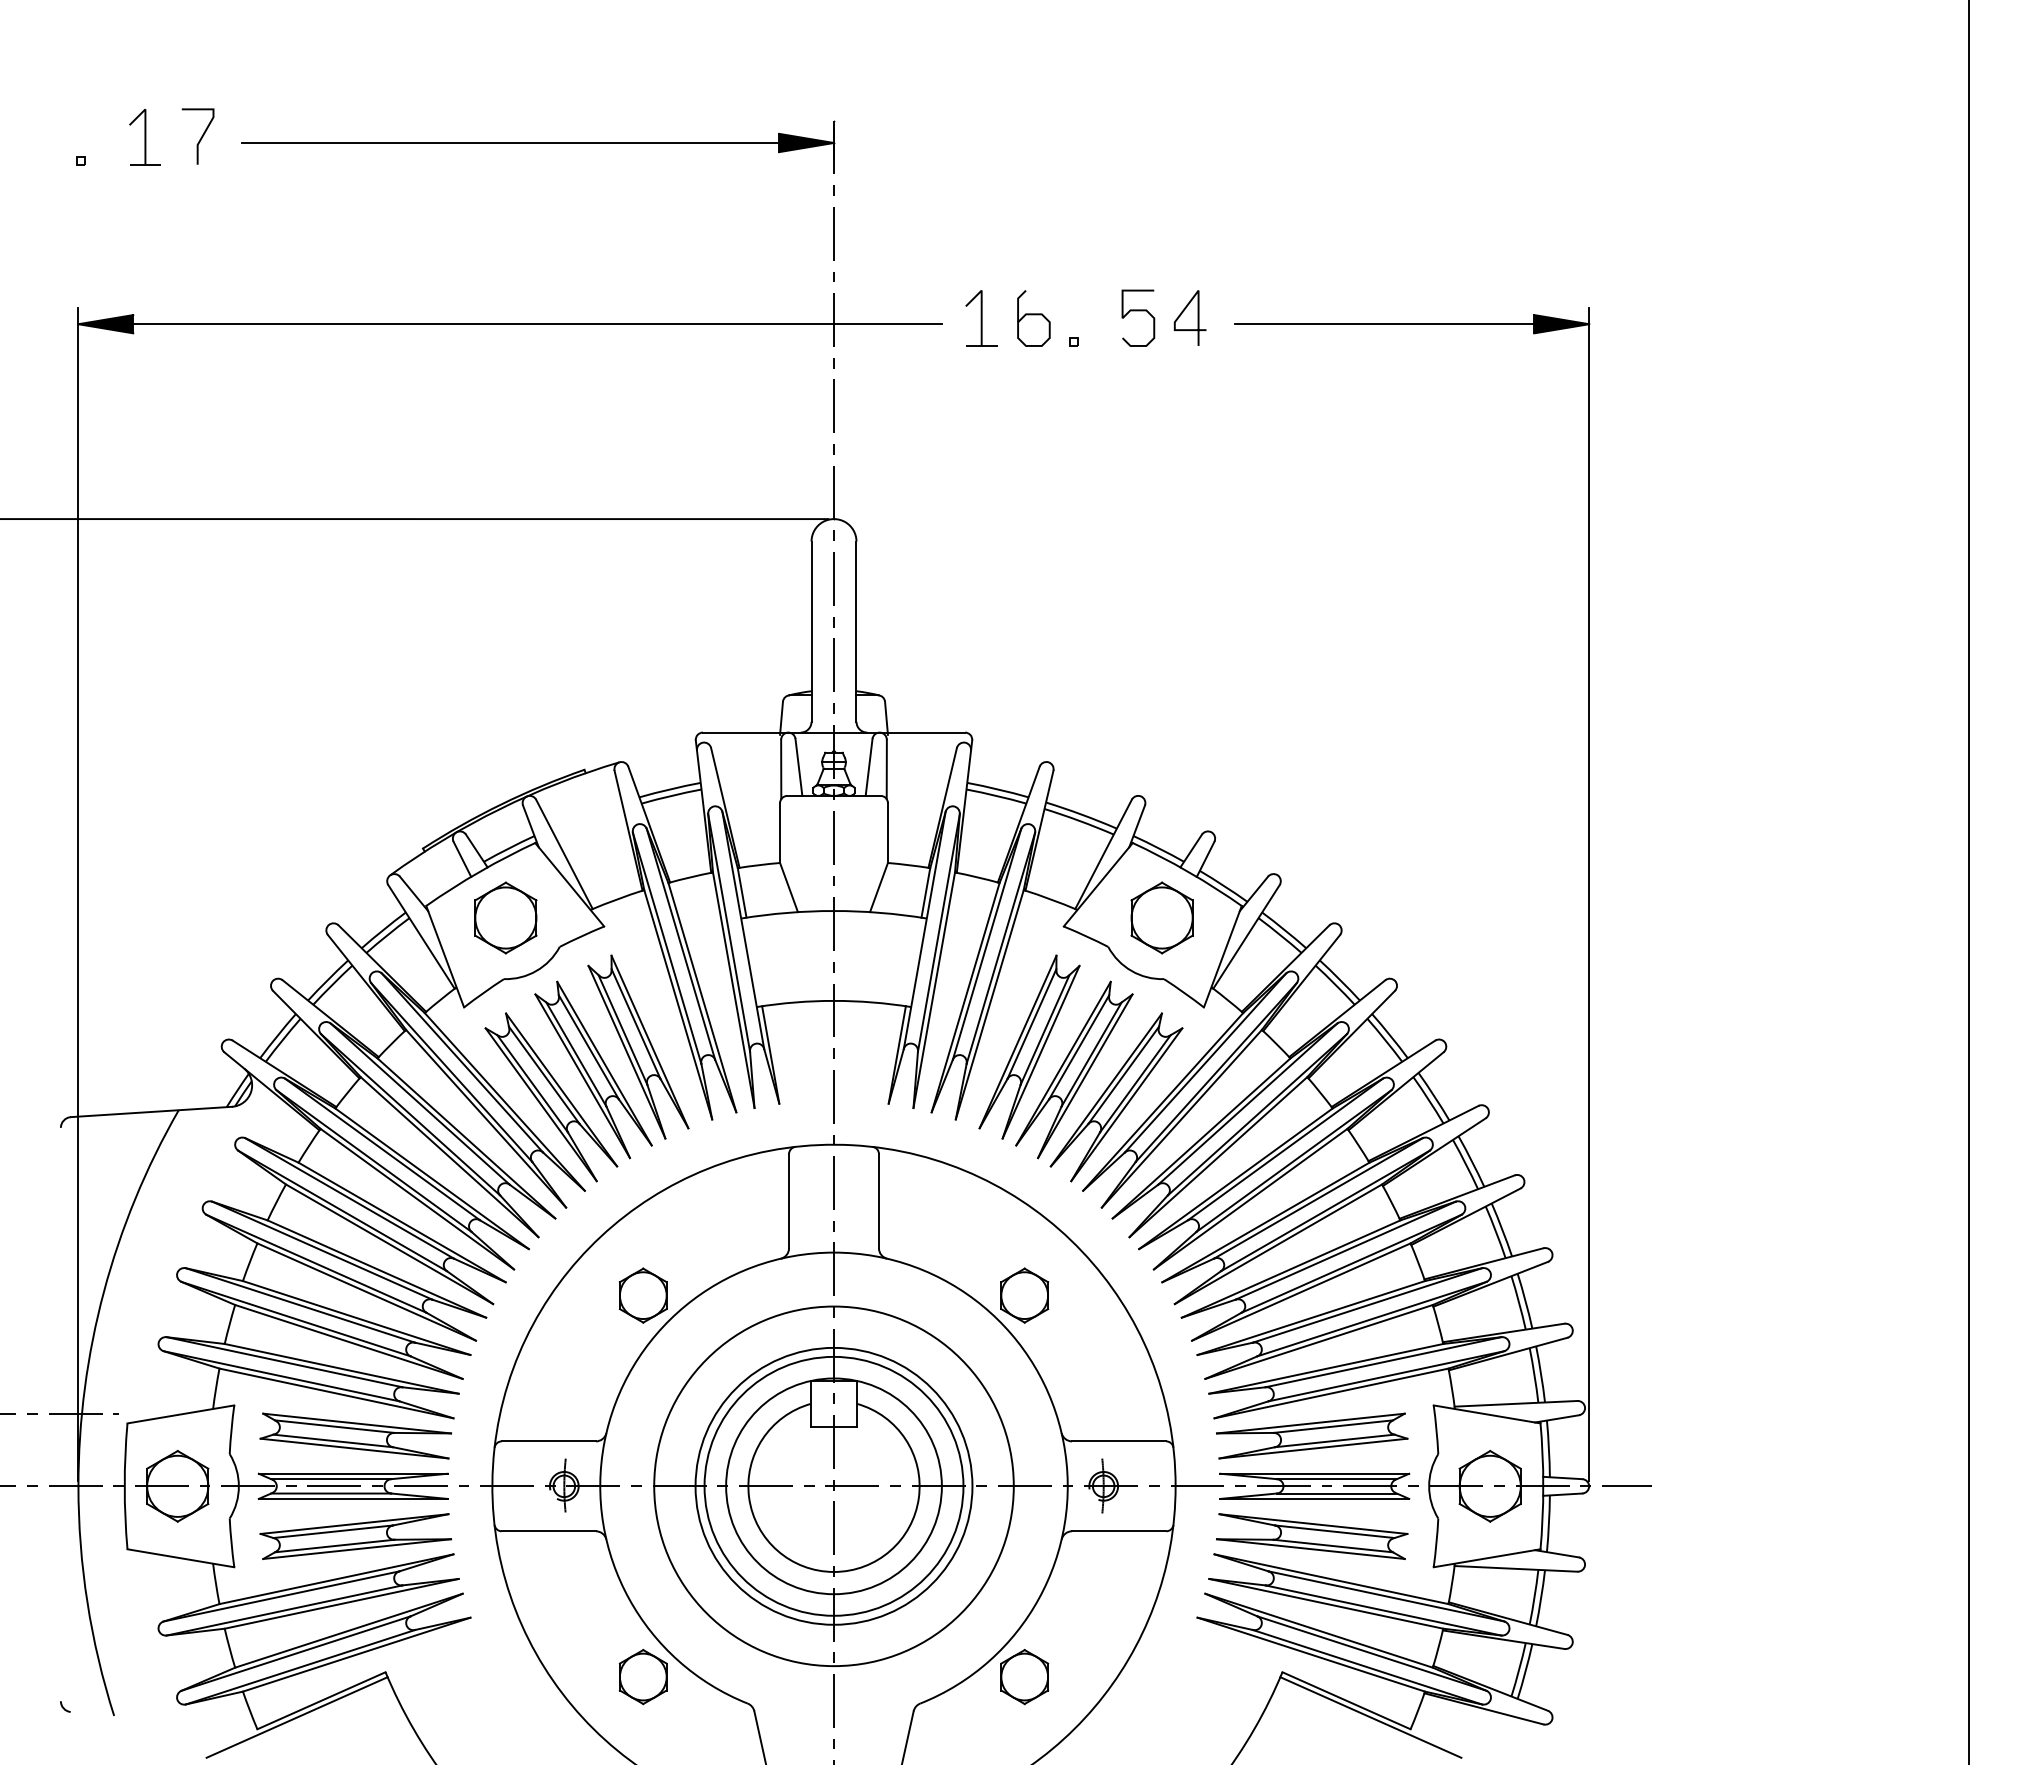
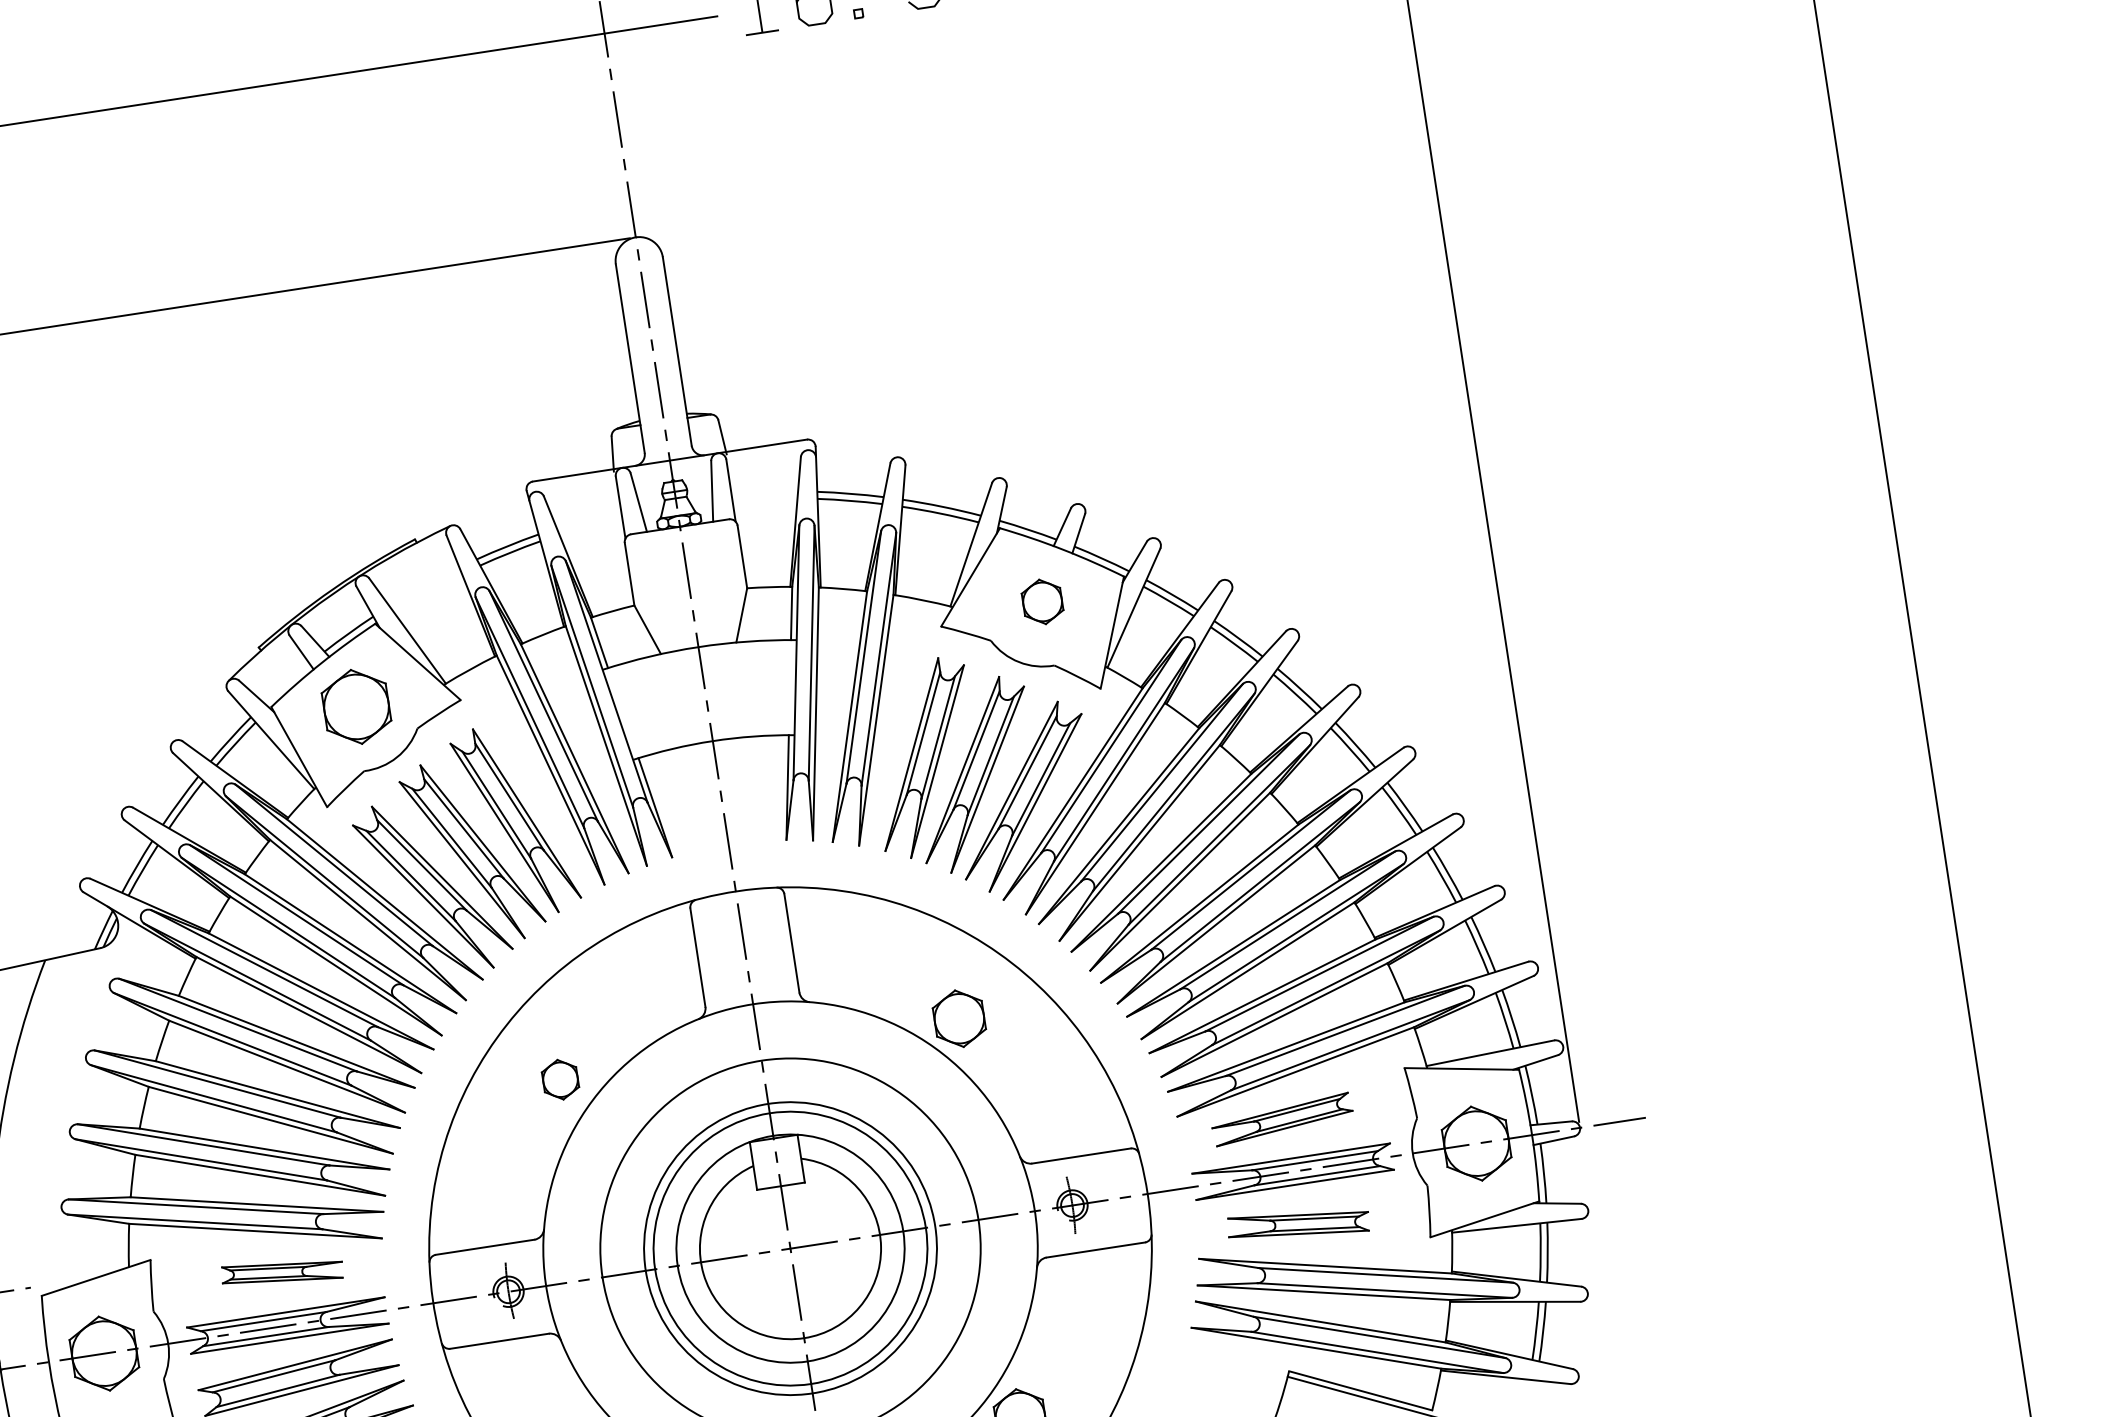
part: (1161, 917) -> (1041, 601), size x0.6
part: (642, 1295) -> (559, 1079), size x0.7
part: (355, 1435) -> (282, 1272), size x0.6
part: (1312, 1435) -> (1282, 1118), size x0.7
part: (1312, 1536) -> (1298, 1224), size x0.7

